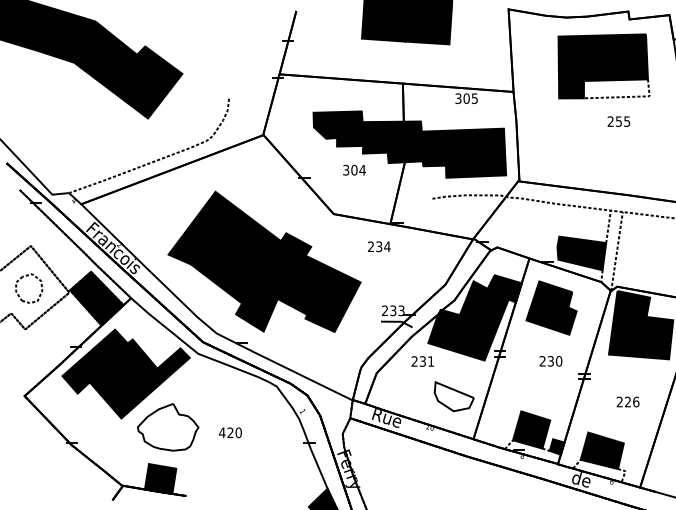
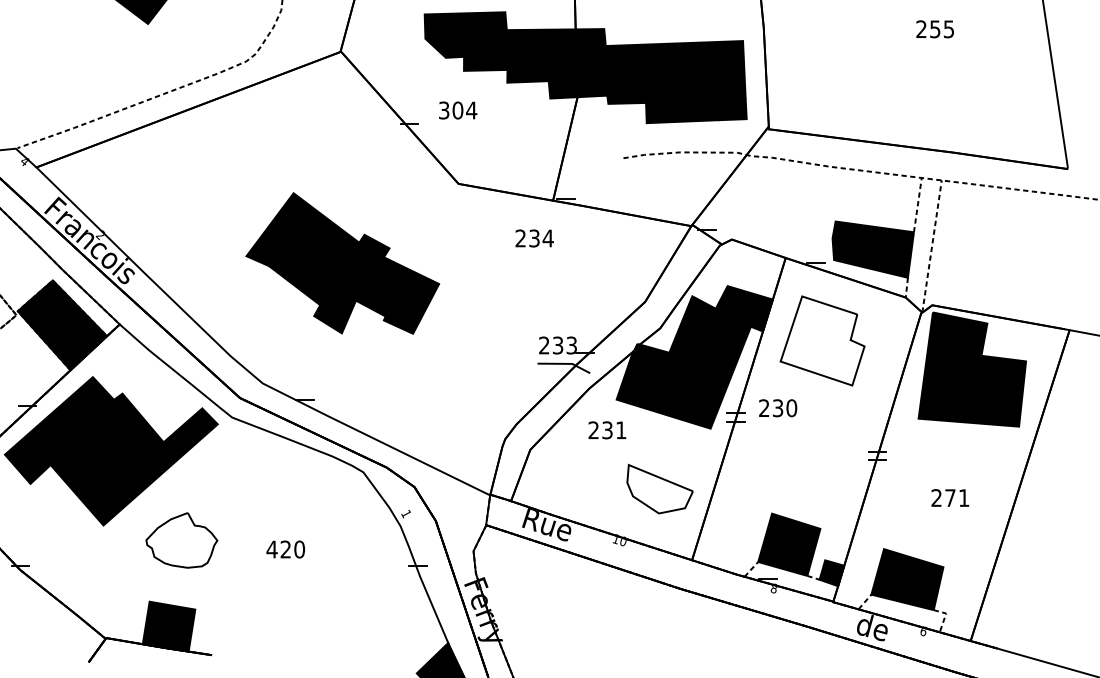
text: (354, 169) -> (458, 109), moved
part: (264, 261) -> (342, 263), size x0.6
fill: (551, 307) -> (822, 340), removed
text: (550, 361) -> (777, 408), moved
text: (632, 401) -> (957, 497), 226 -> 271
part: (168, 427) -> (182, 540), size x0.7

